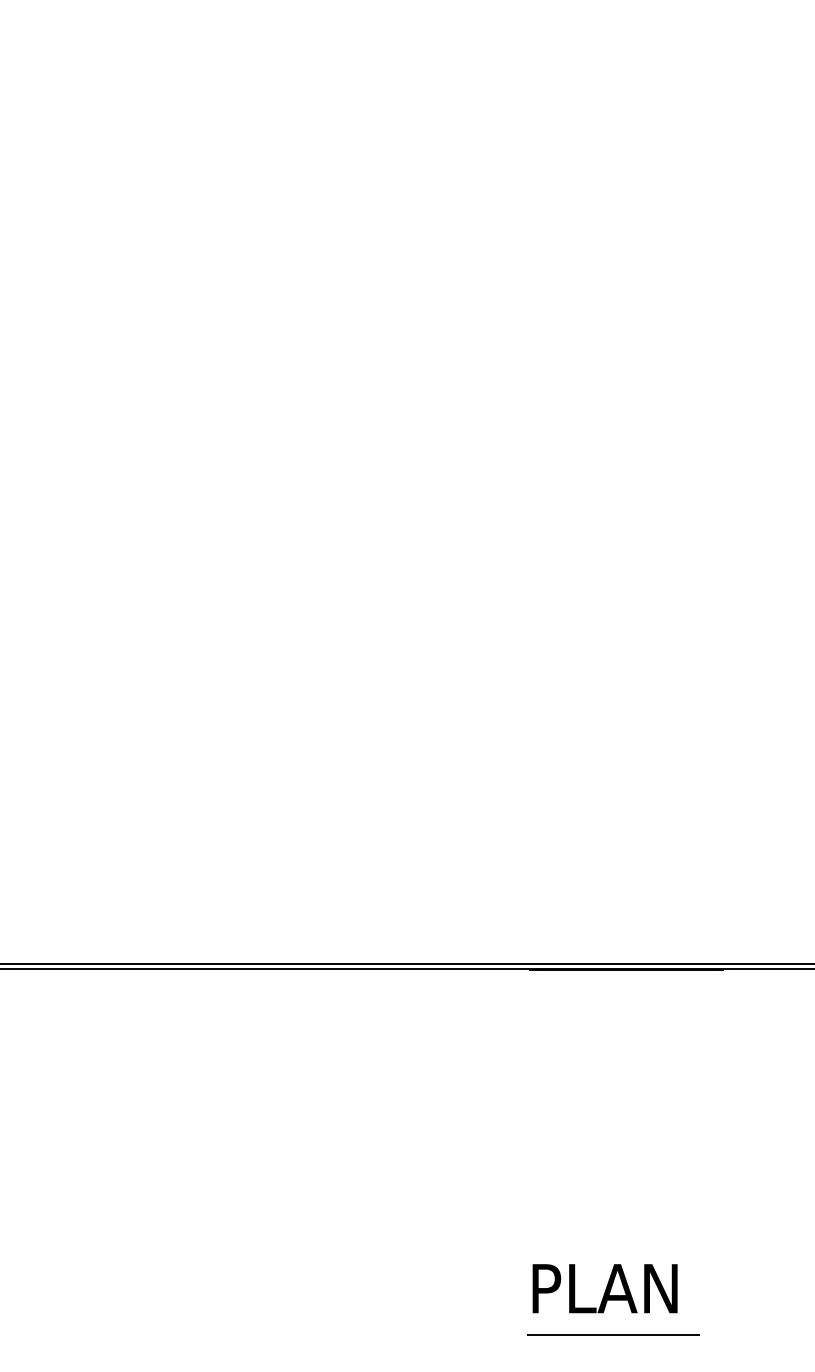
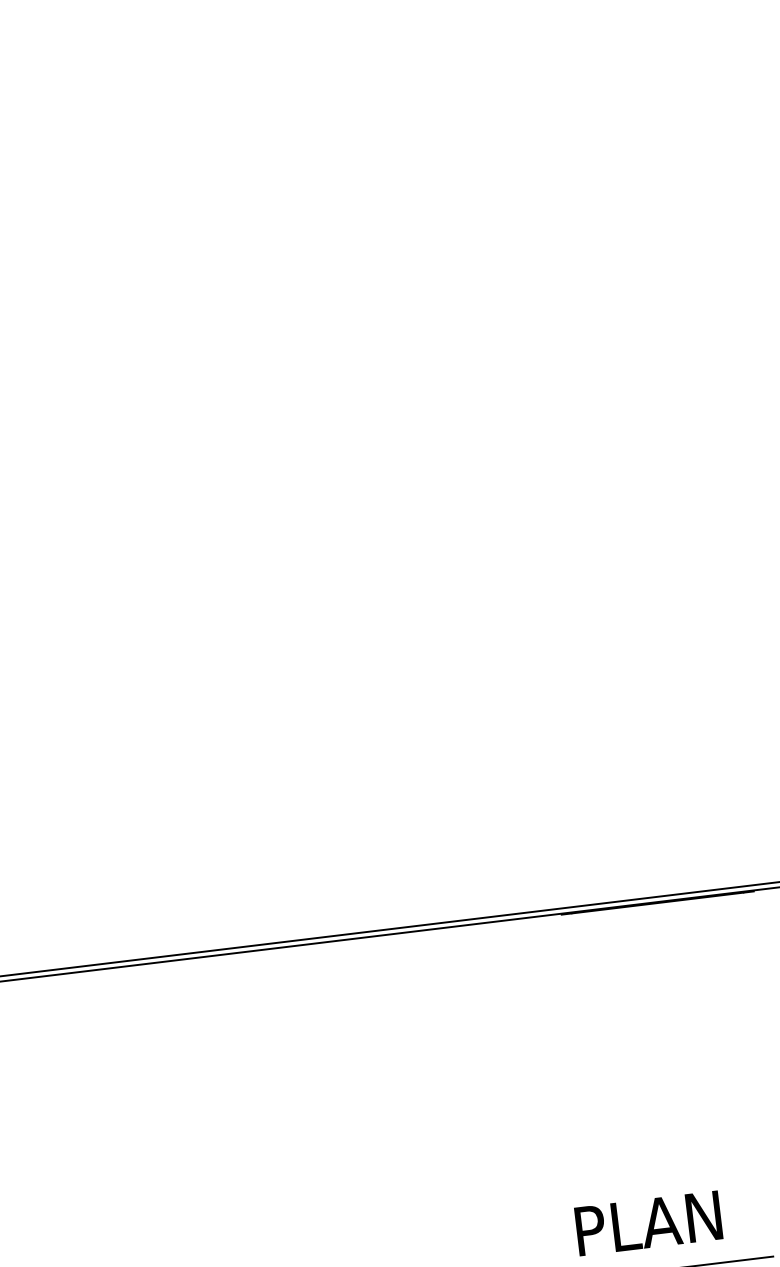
text: (604, 1288) -> (648, 1223), moved

